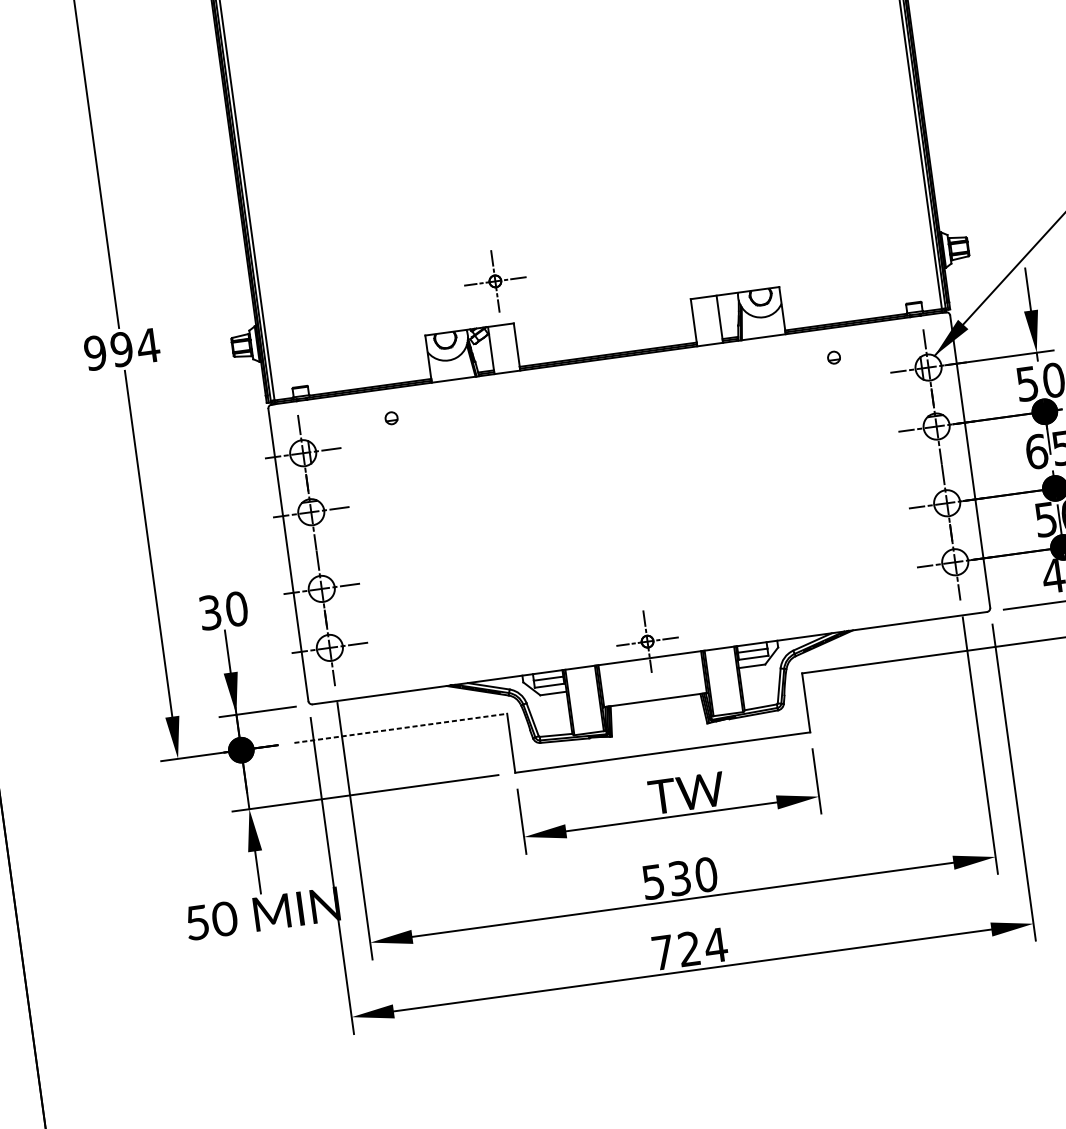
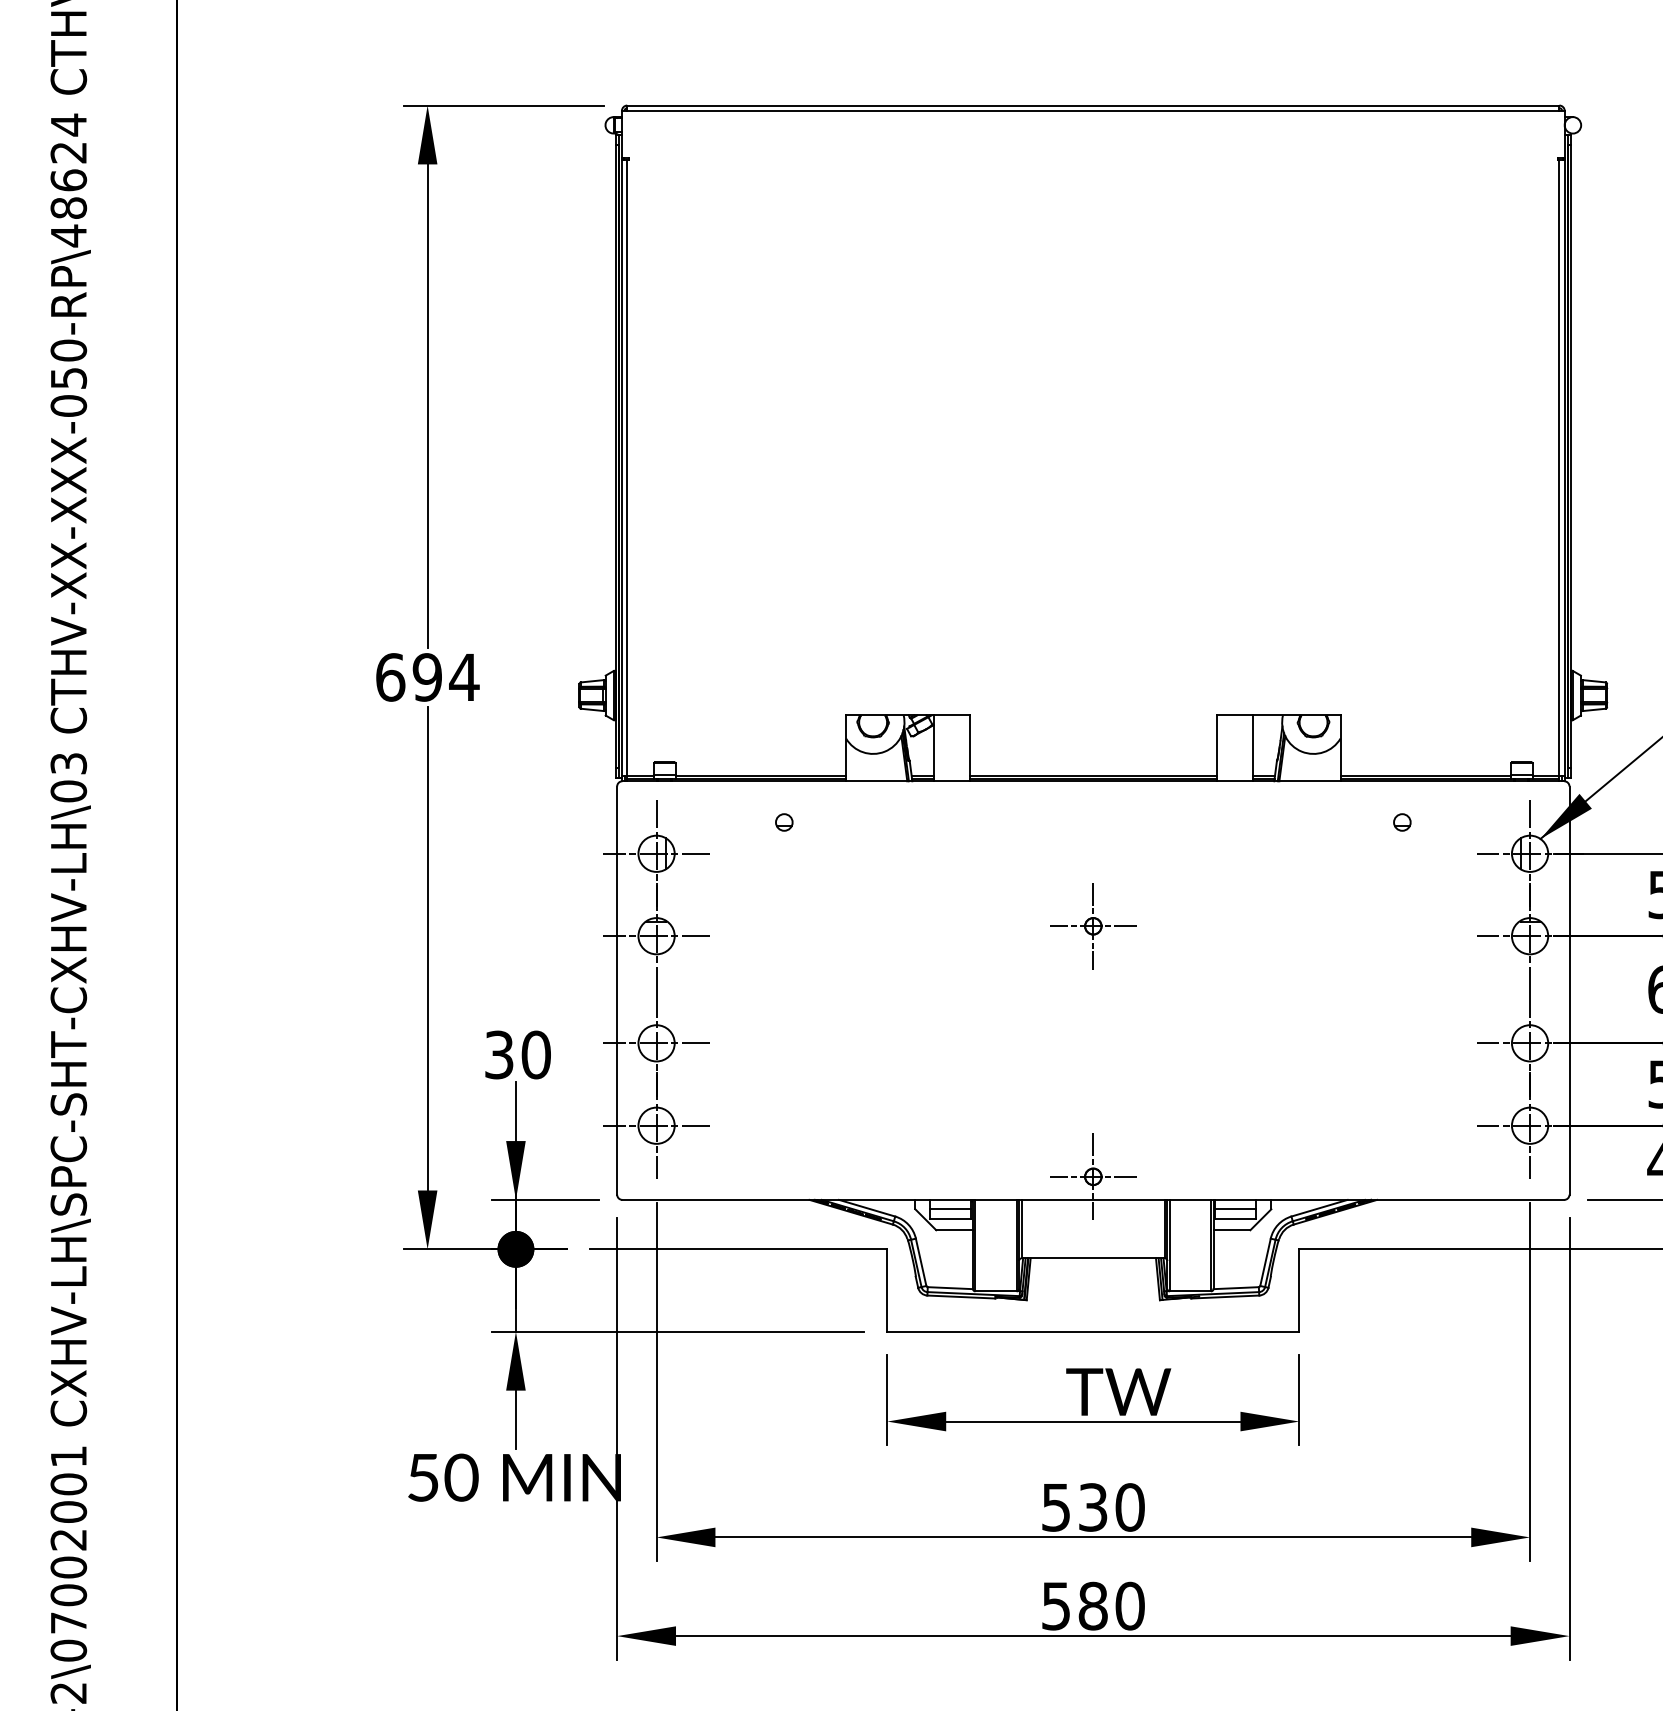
part: (495, 281) -> (1093, 926), moved
text: (95, 353) -> (390, 677), 994 -> 694
line: (400, 728) -> (738, 1249), dashed -> solid
text: (689, 948) -> (1093, 1605), 724 -> 580

